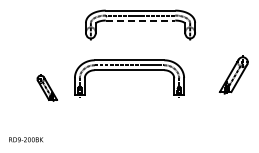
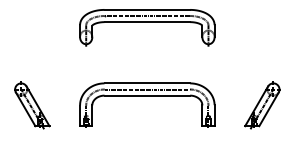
line: (140, 20) -> (147, 22), dashed -> solid
part: (129, 70) -> (147, 95), moved
part: (233, 74) -> (261, 104), moved
part: (47, 87) -> (32, 104), size x1.43

